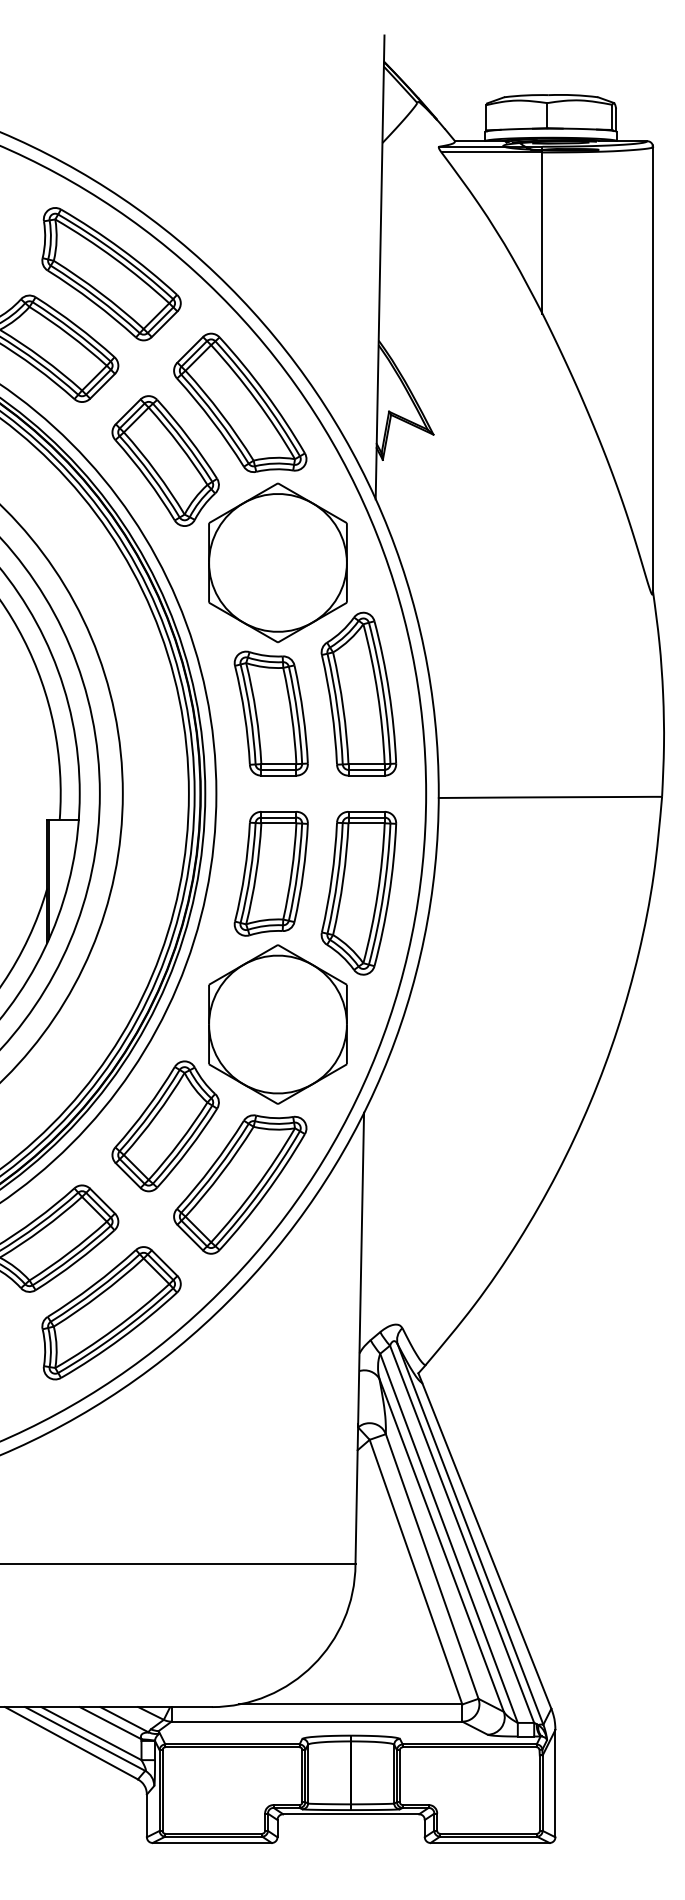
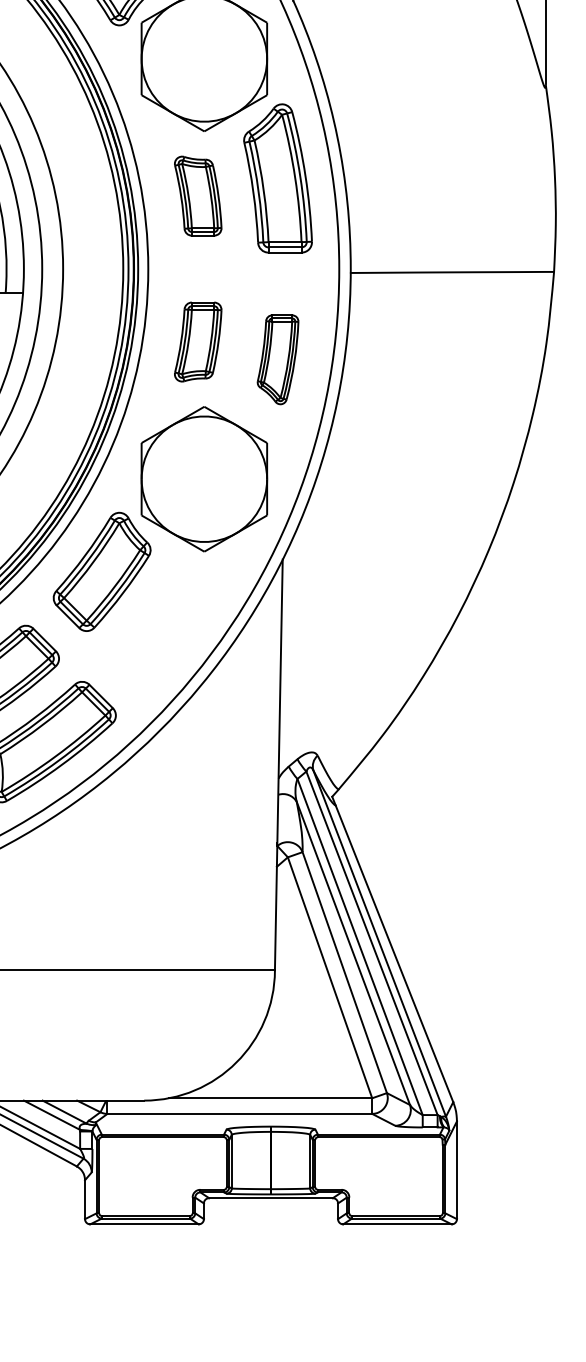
part: (270, 713) -> (197, 196), size x0.7
part: (270, 873) -> (197, 341), size x0.7
part: (358, 893) -> (277, 359), size x0.6
part: (240, 1184) -> (170, 624), removed

